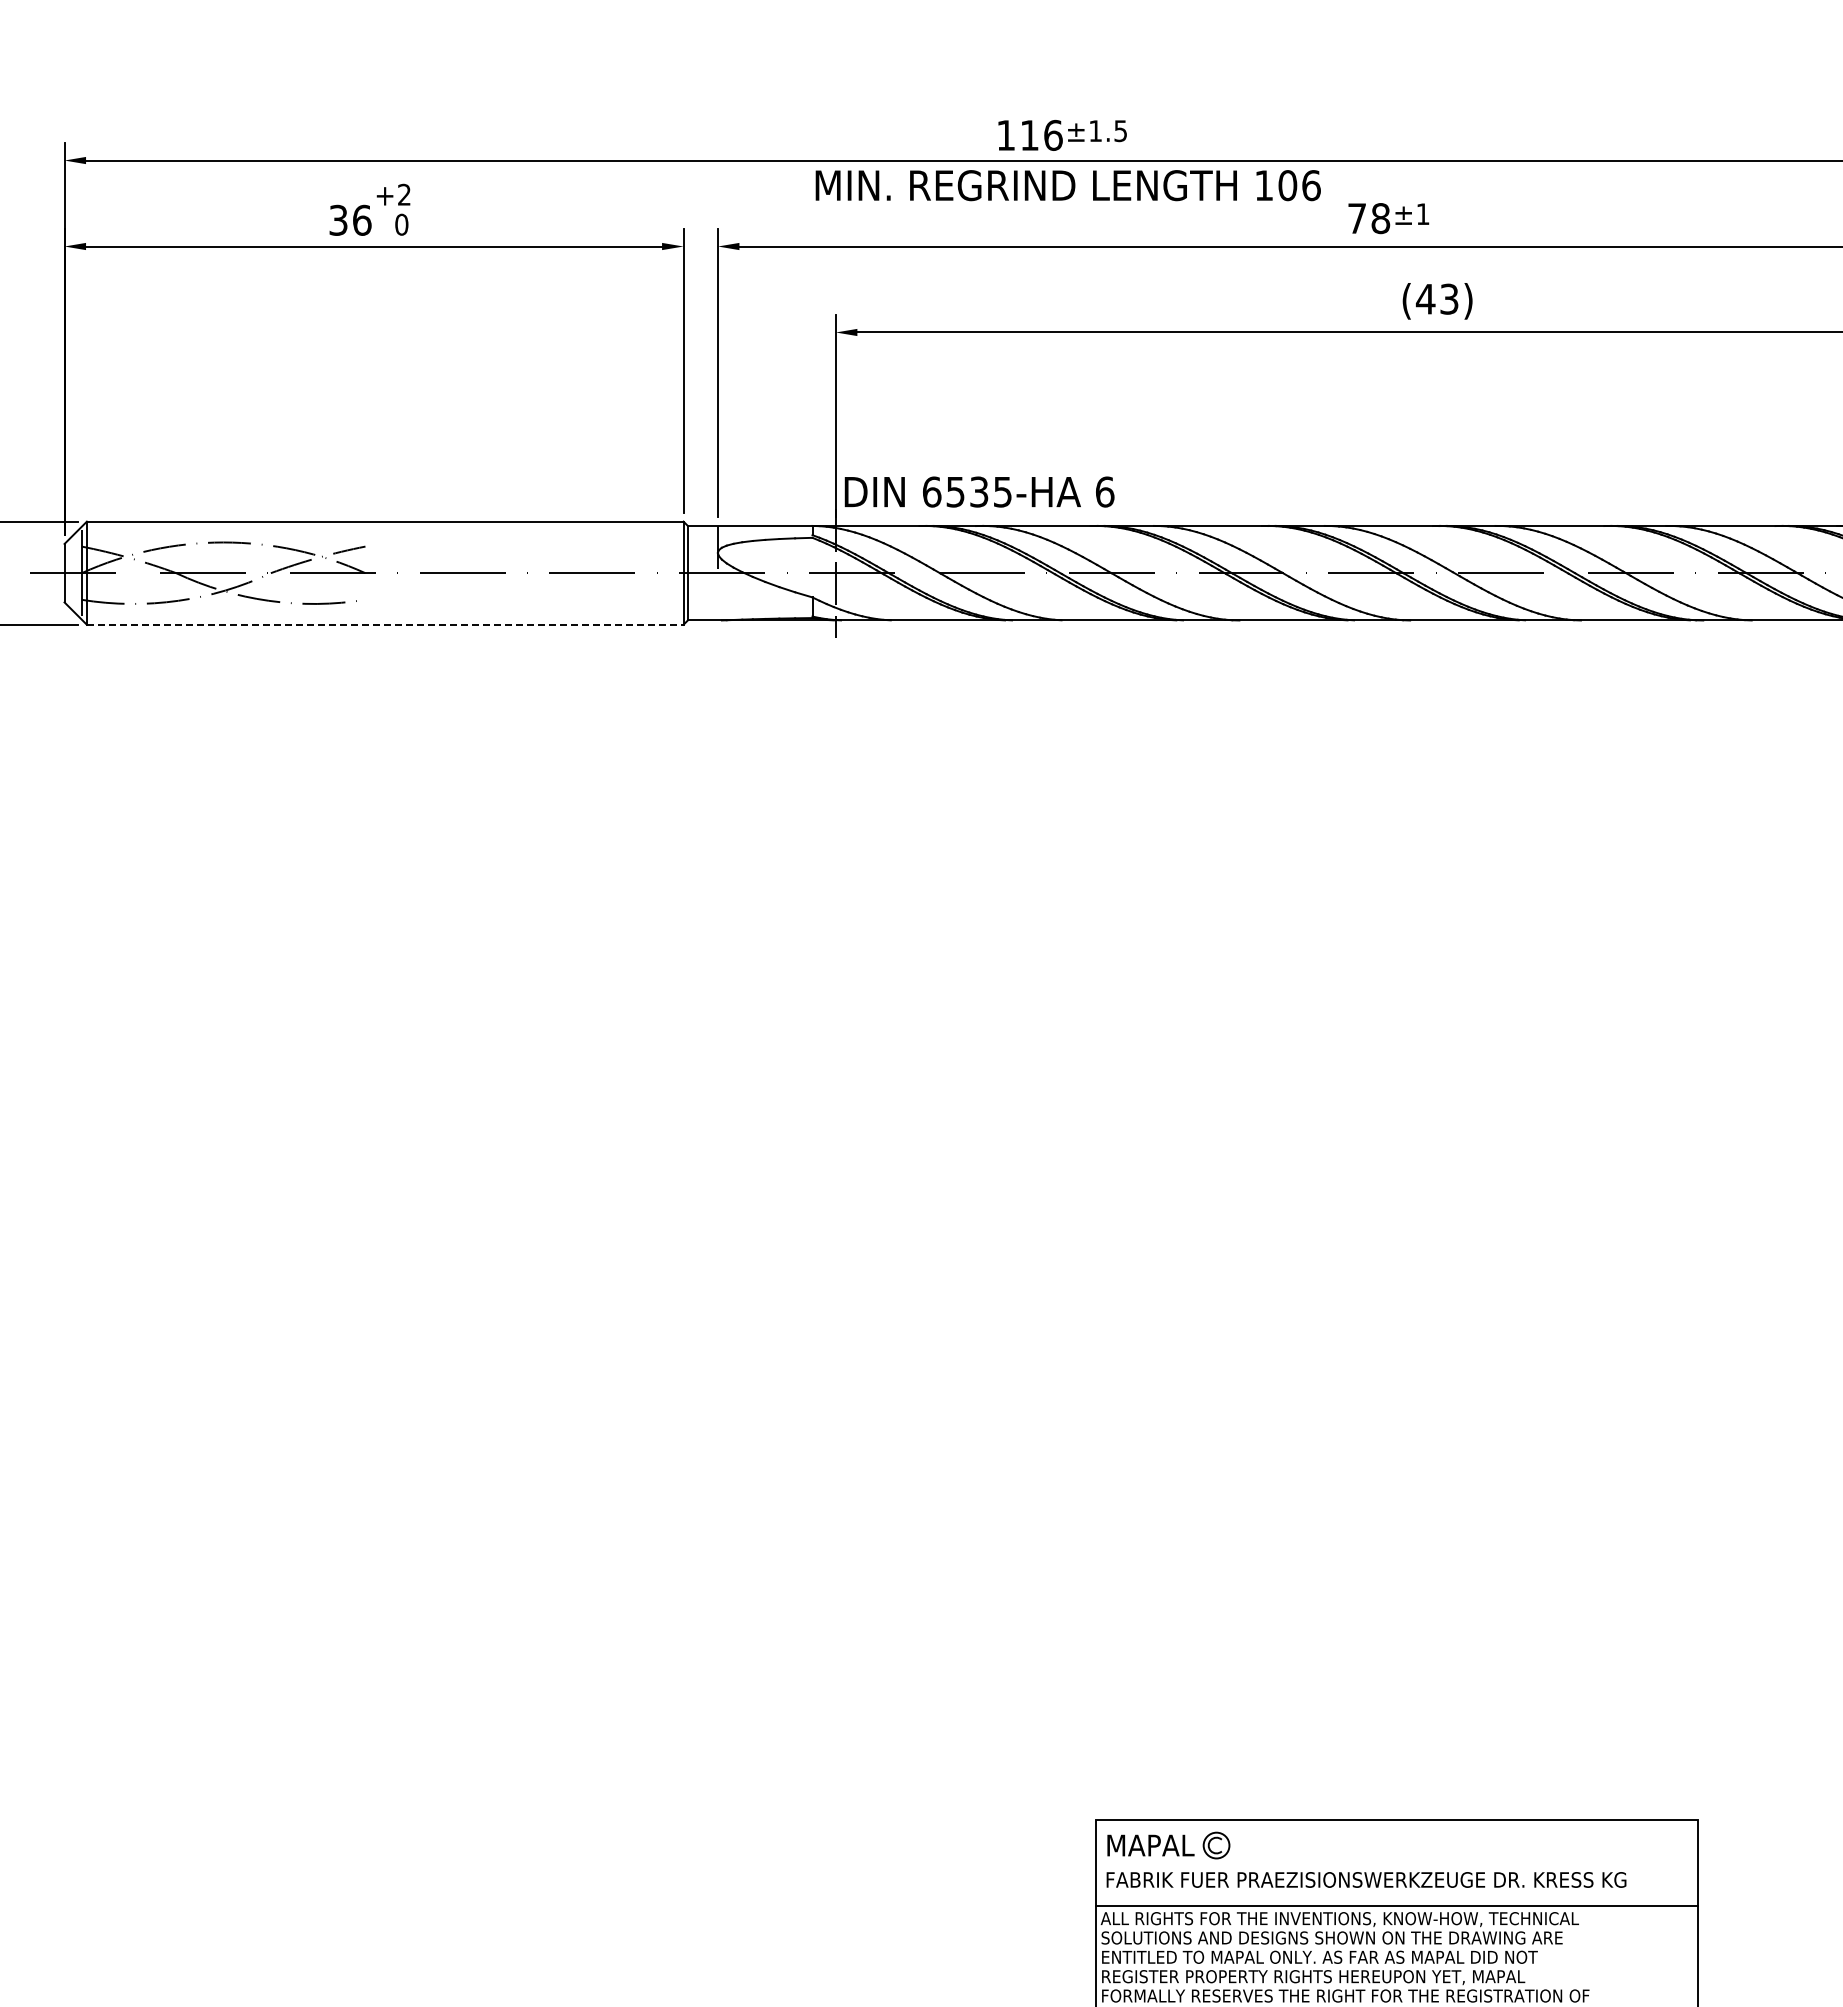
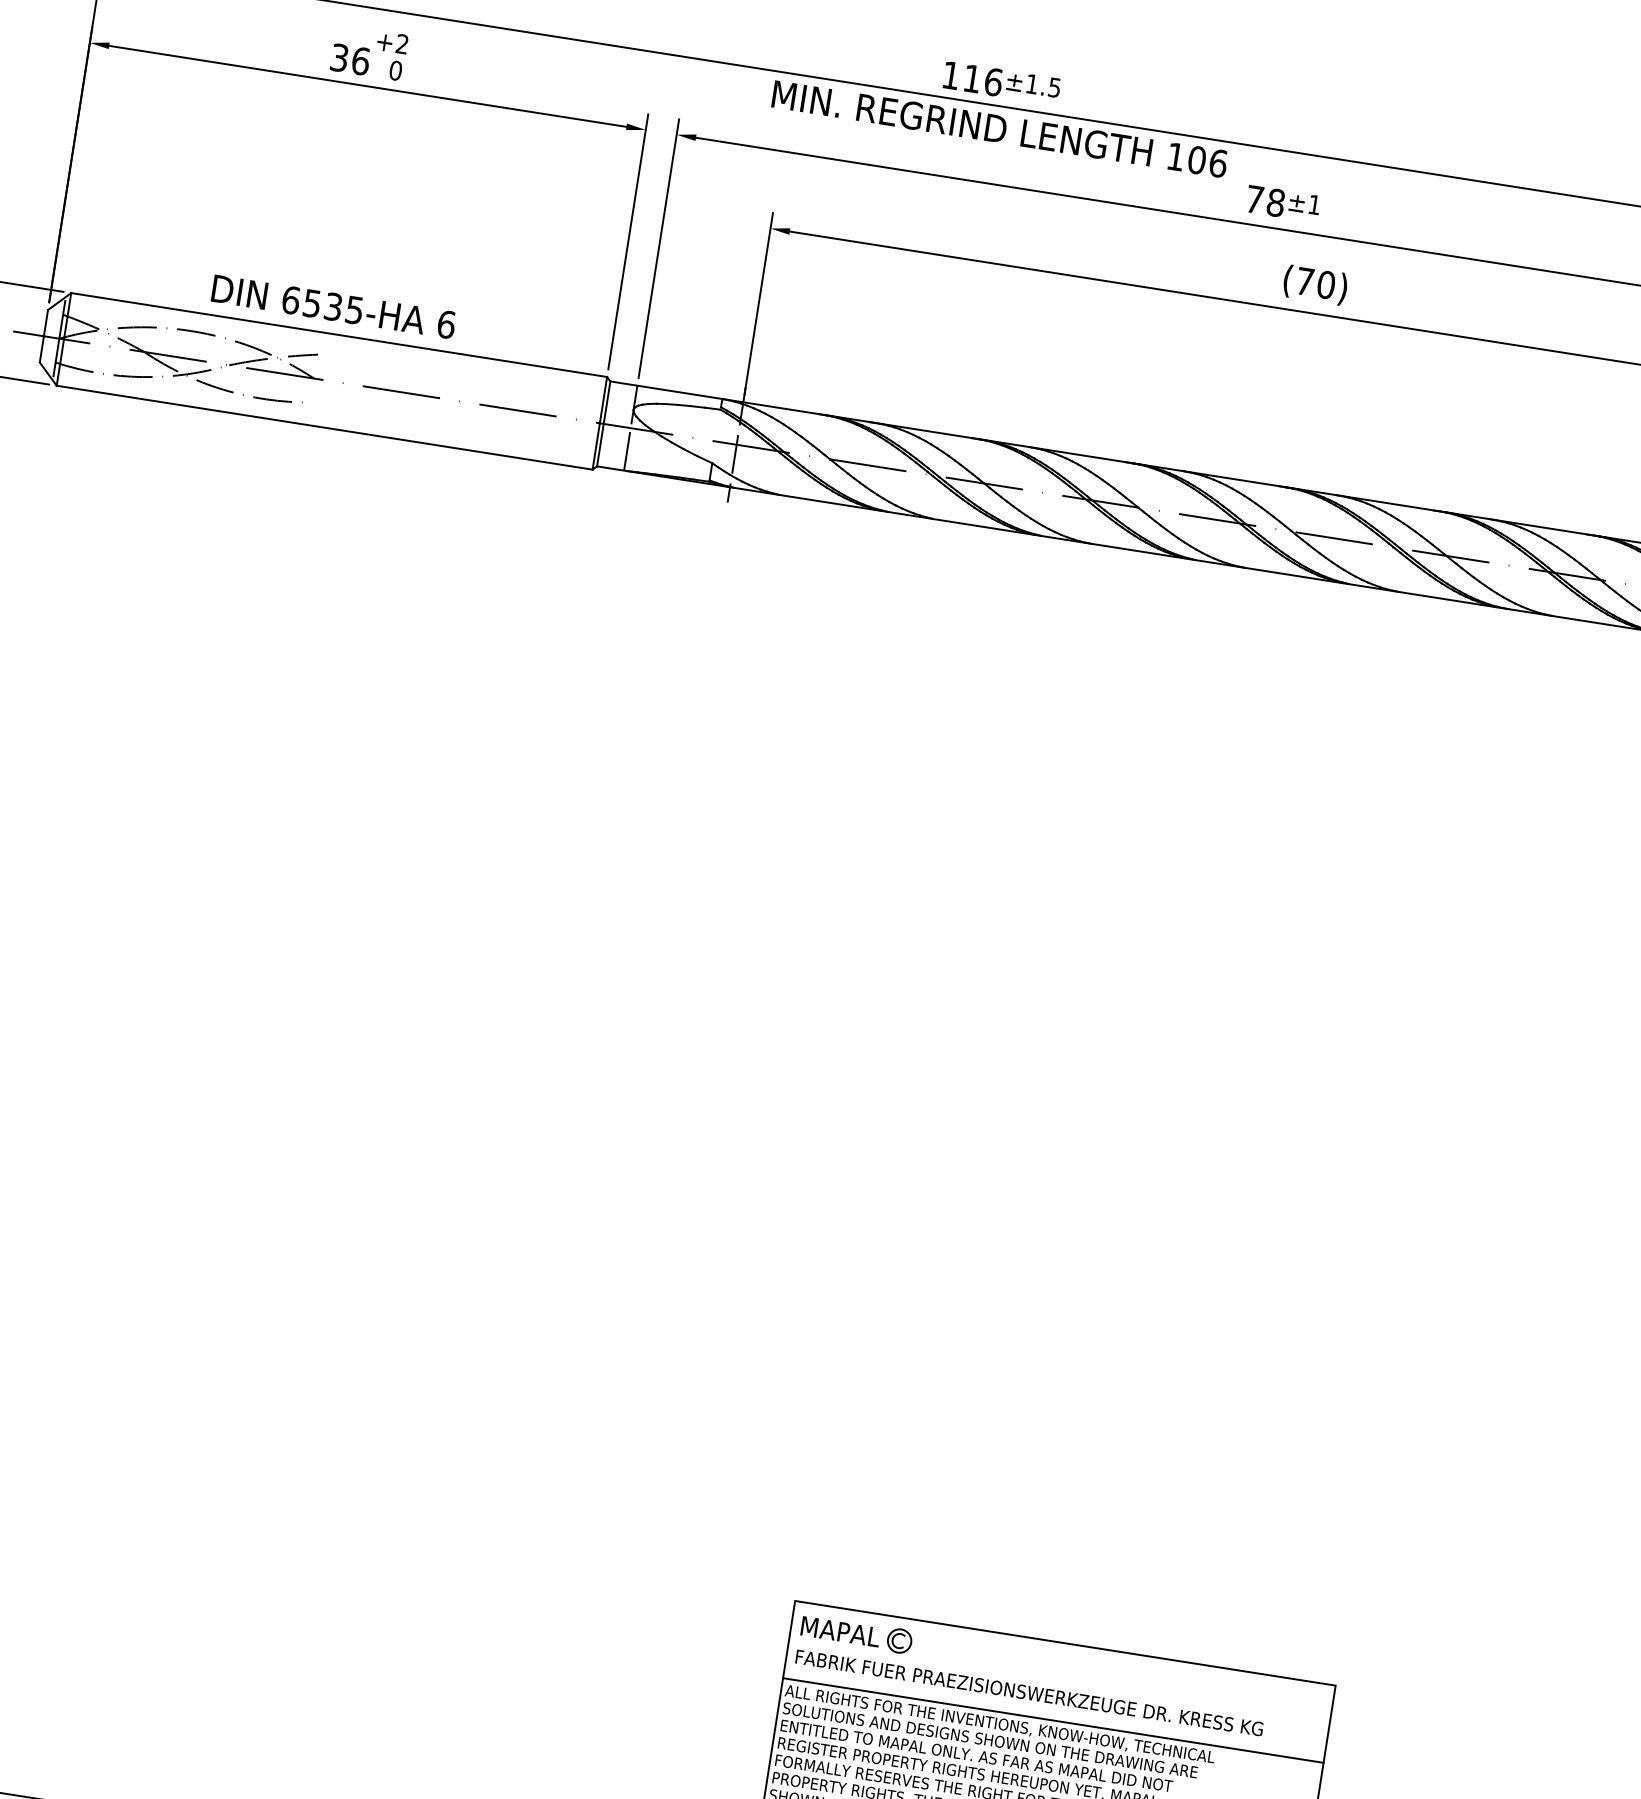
text: (1436, 298) -> (1314, 282), (43) -> (70)
text: (979, 491) -> (333, 306), moved
line: (717, 596) -> (627, 449), added
line: (385, 624) -> (324, 427), dashed -> solid

